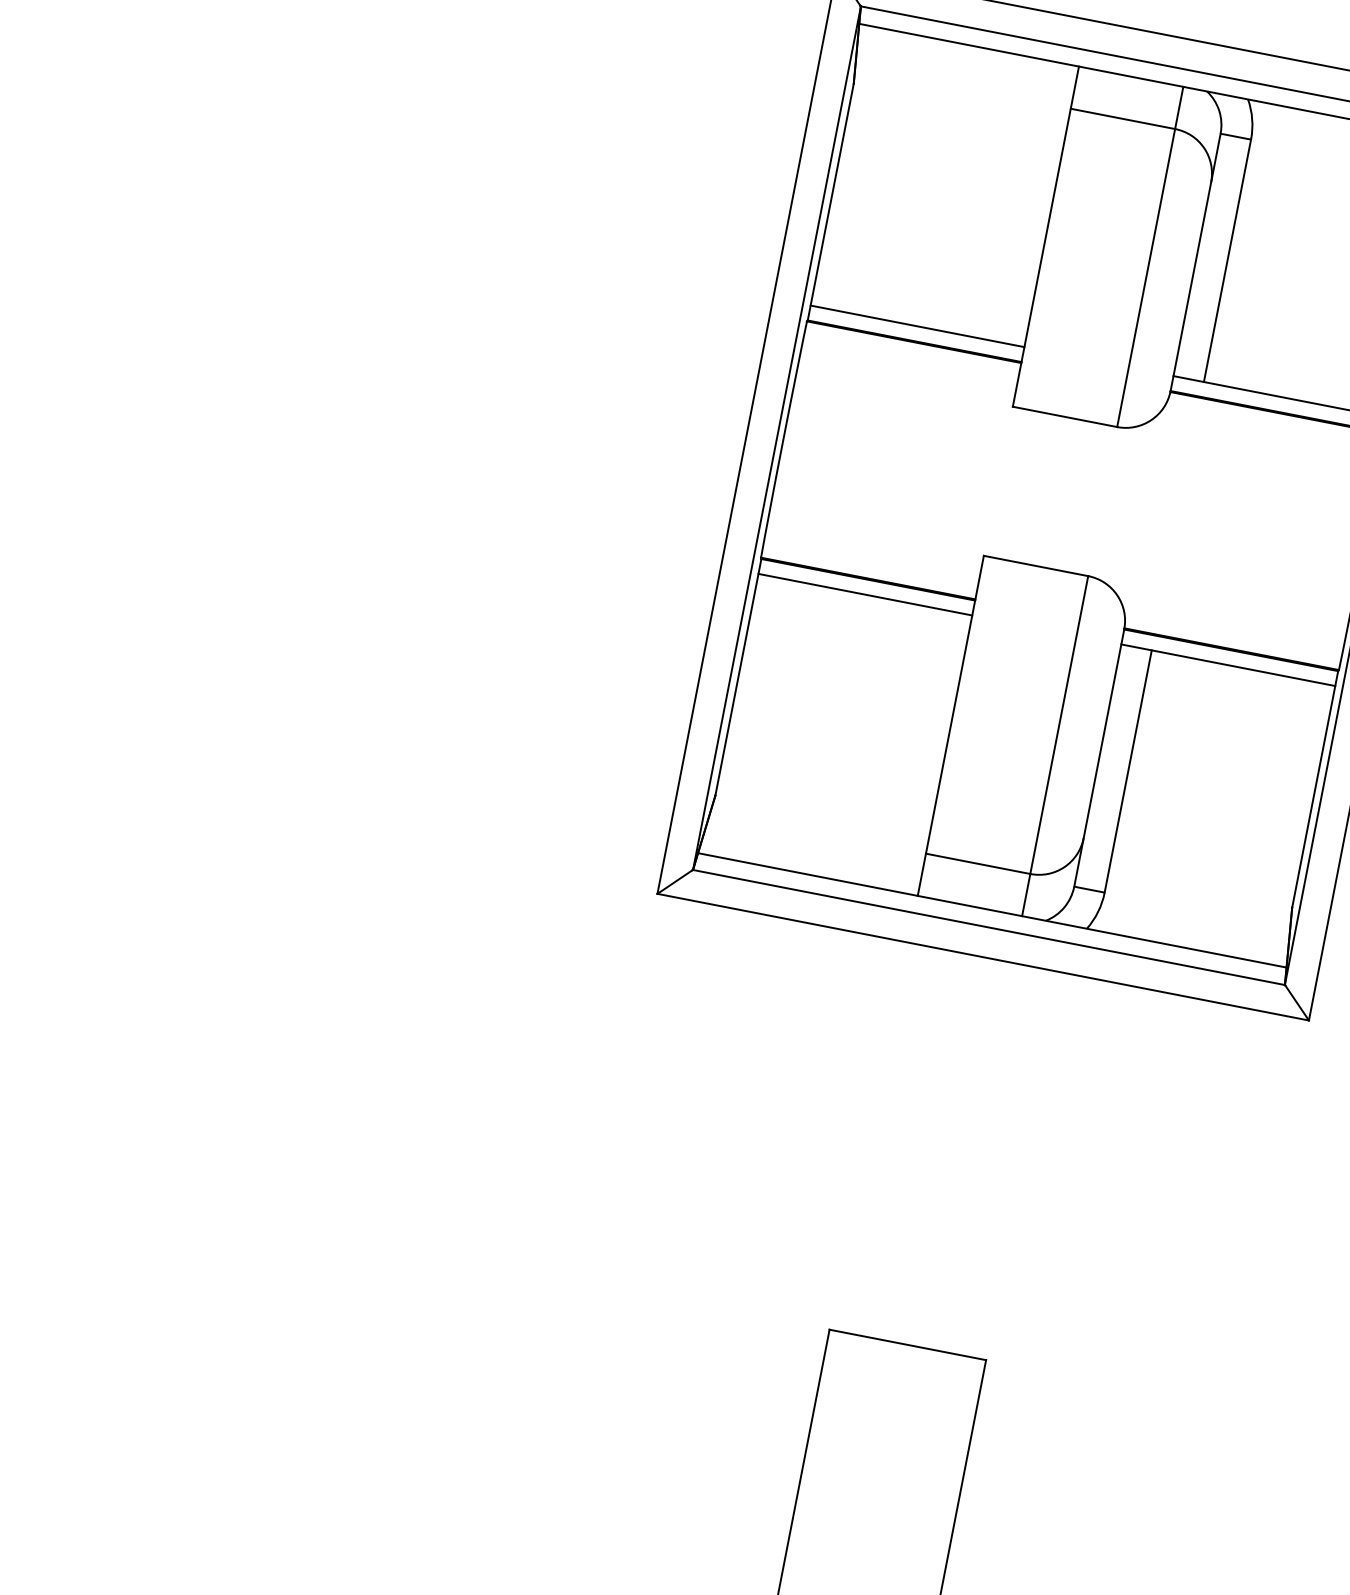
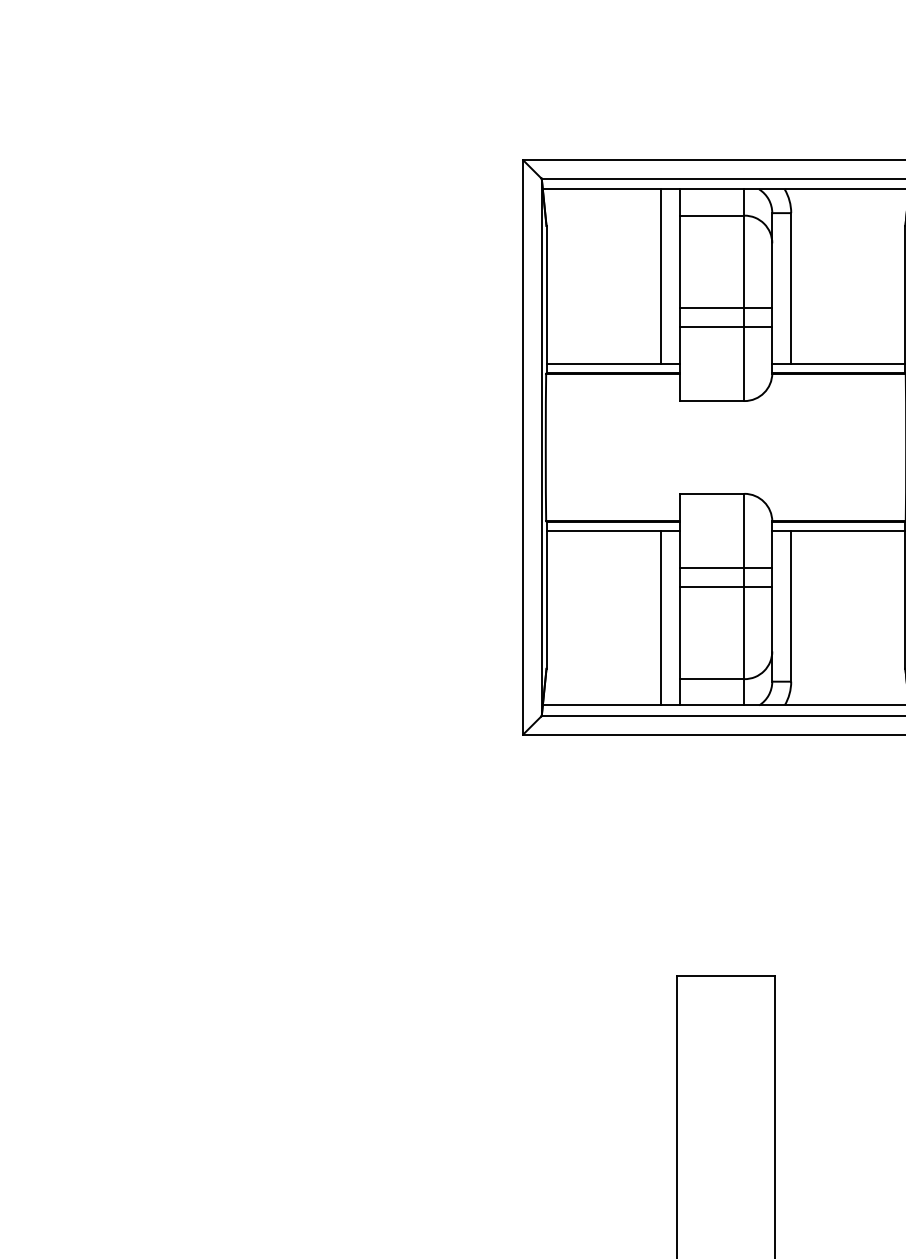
line: (1022, 200) -> (661, 276), added
line: (1115, 272) -> (725, 308), added
line: (1110, 301) -> (725, 326), added
line: (1034, 690) -> (725, 568), added
line: (1028, 719) -> (725, 586), added
line: (916, 748) -> (661, 617), added

